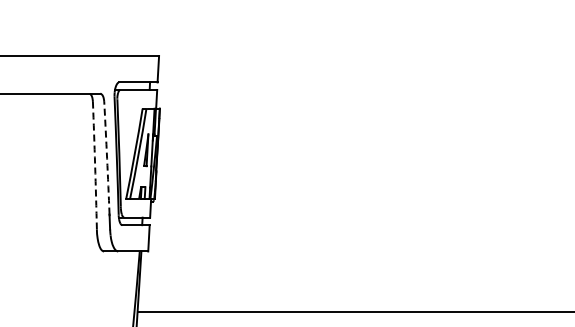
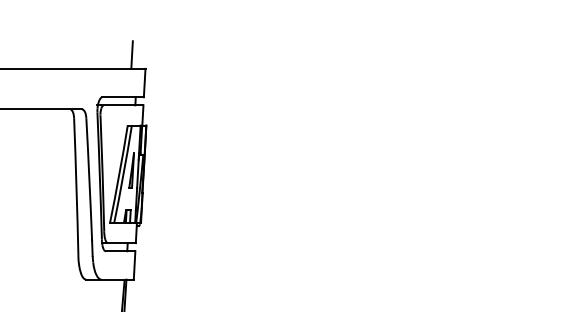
line: (146, 43) -> (131, 55), added
arc: (107, 158) -> (89, 179), dashed -> solid
arc: (95, 165) -> (76, 186), dashed -> solid

